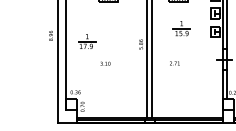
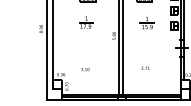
part: (87, 41) -> (86, 22), moved
text: (174, 62) -> (145, 67), moved
text: (105, 63) -> (85, 69), moved

